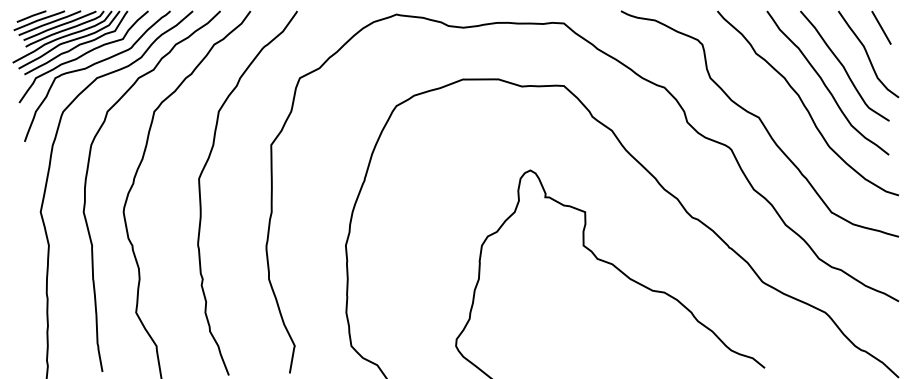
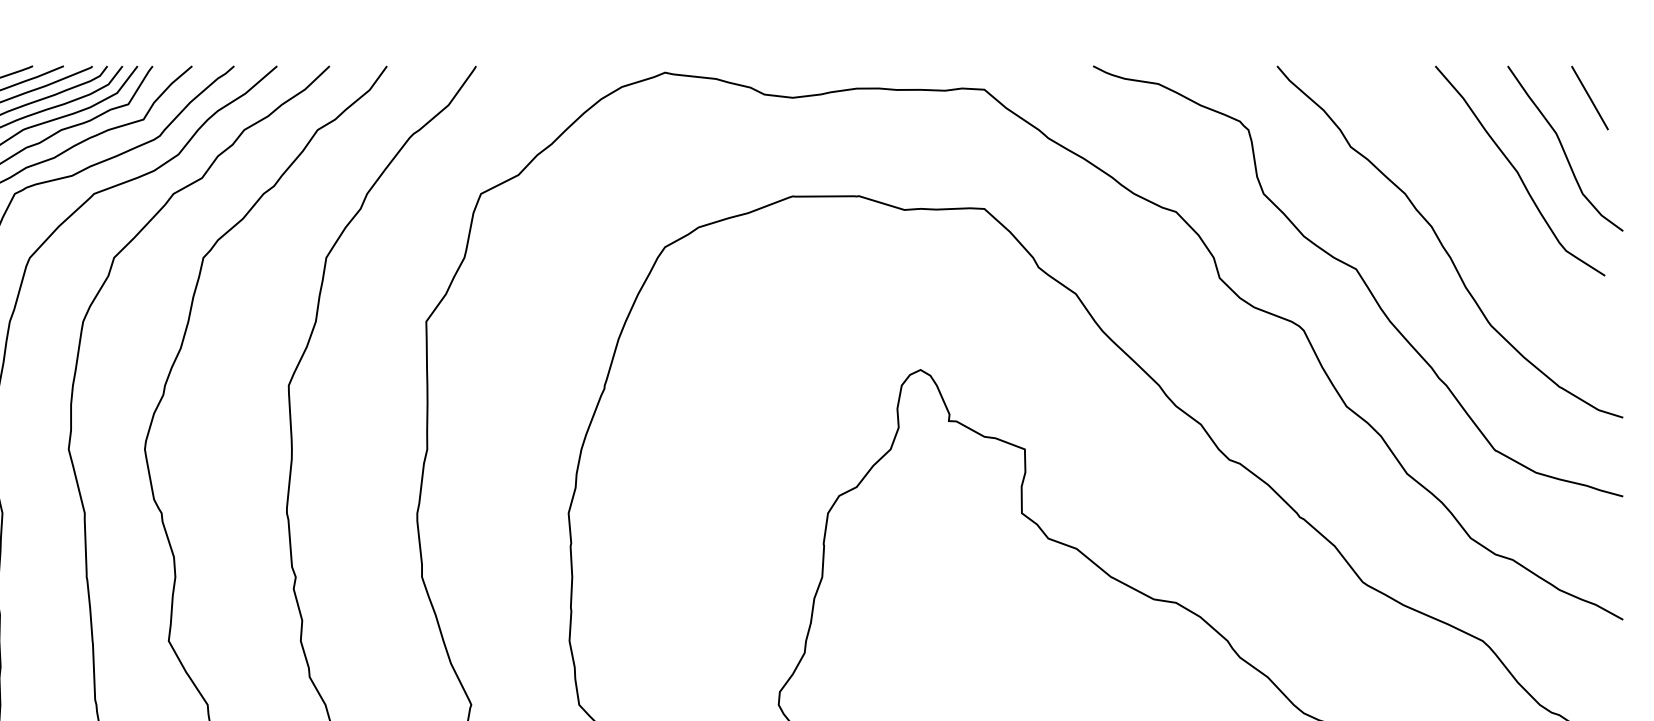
curve: (825, 83) -> (1483, 204), removed

